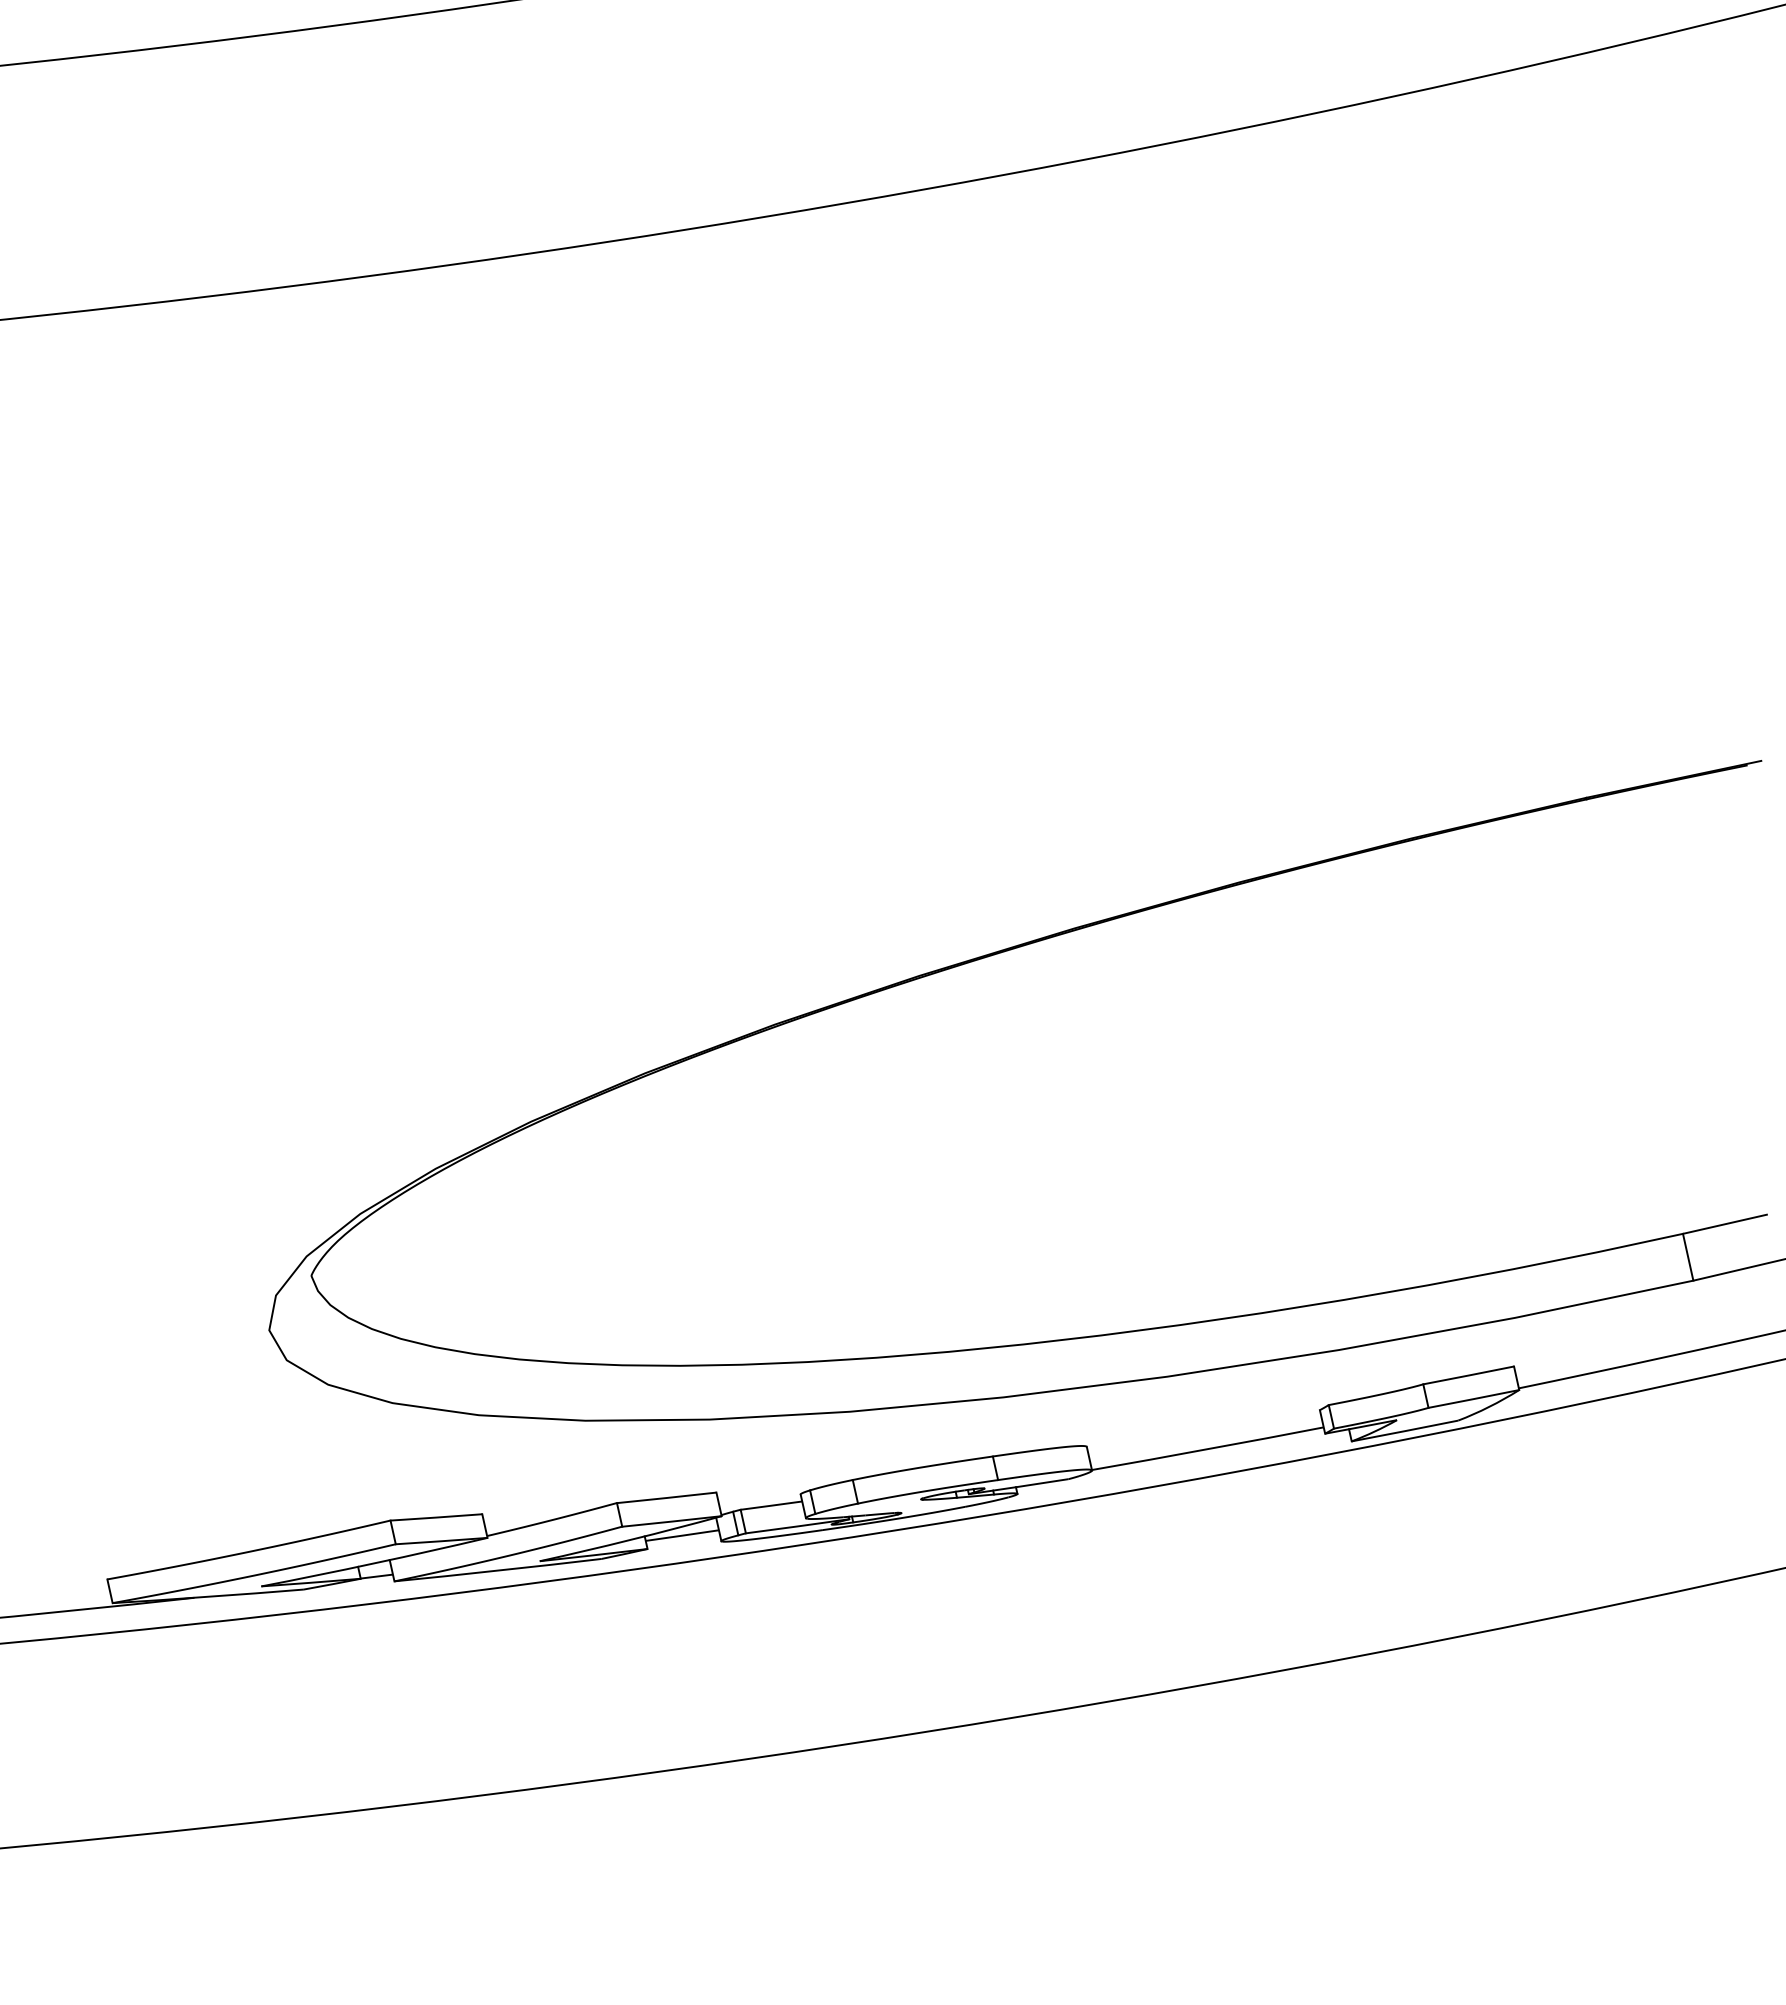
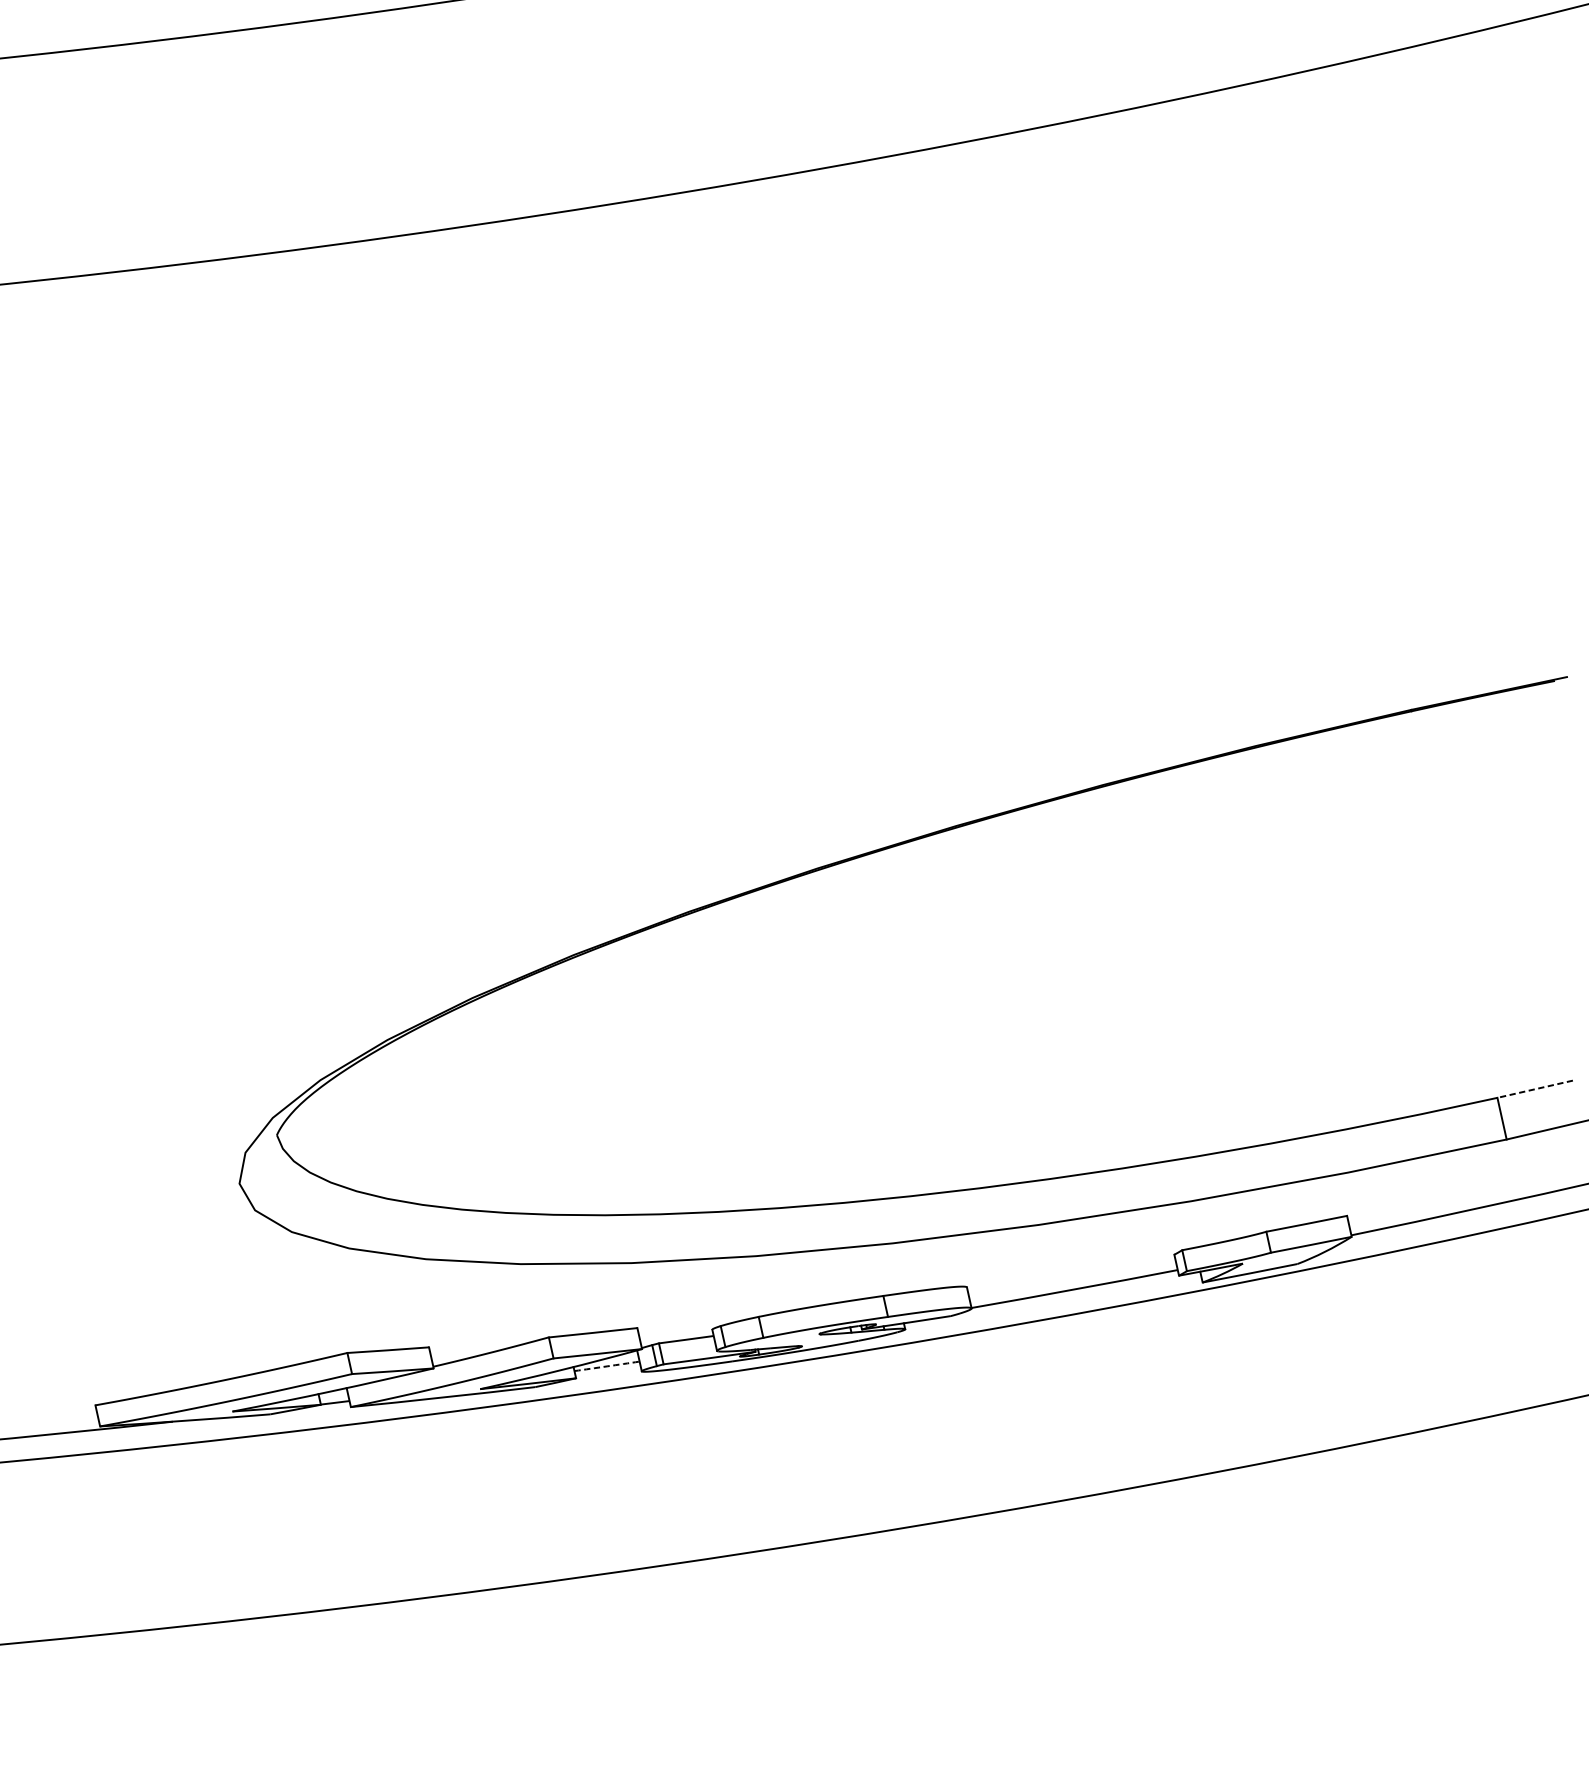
line: (1725, 1224) -> (1535, 1089), solid -> dashed
arc: (682, 1535) -> (607, 1366), solid -> dashed

